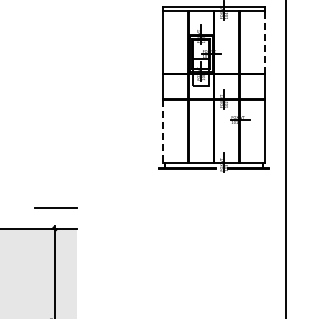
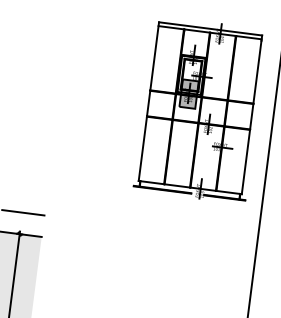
line: (264, 42) -> (257, 71), dashed -> solid
fill: (201, 72) -> (189, 94), added
line: (163, 131) -> (142, 149), dashed -> solid

